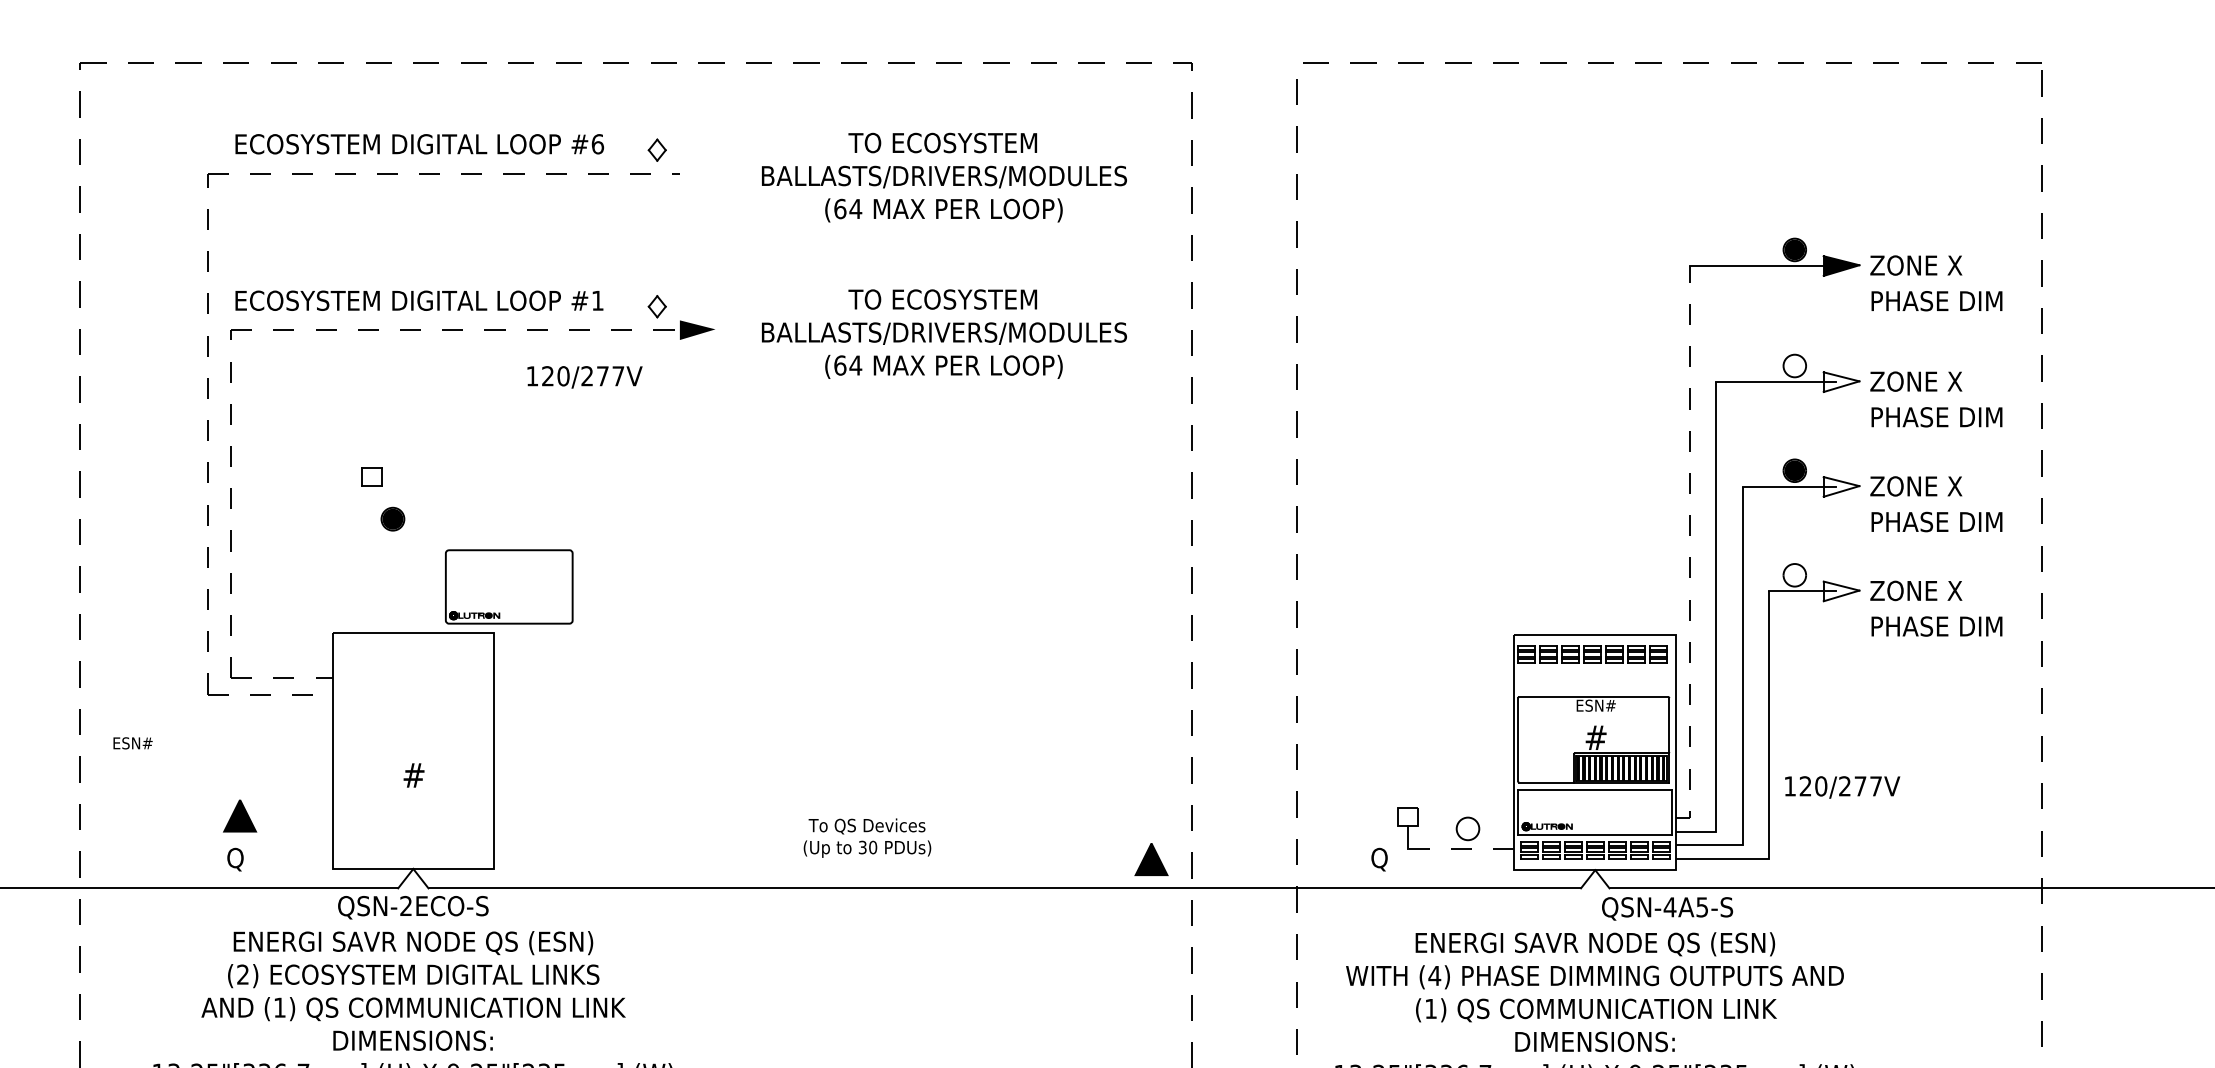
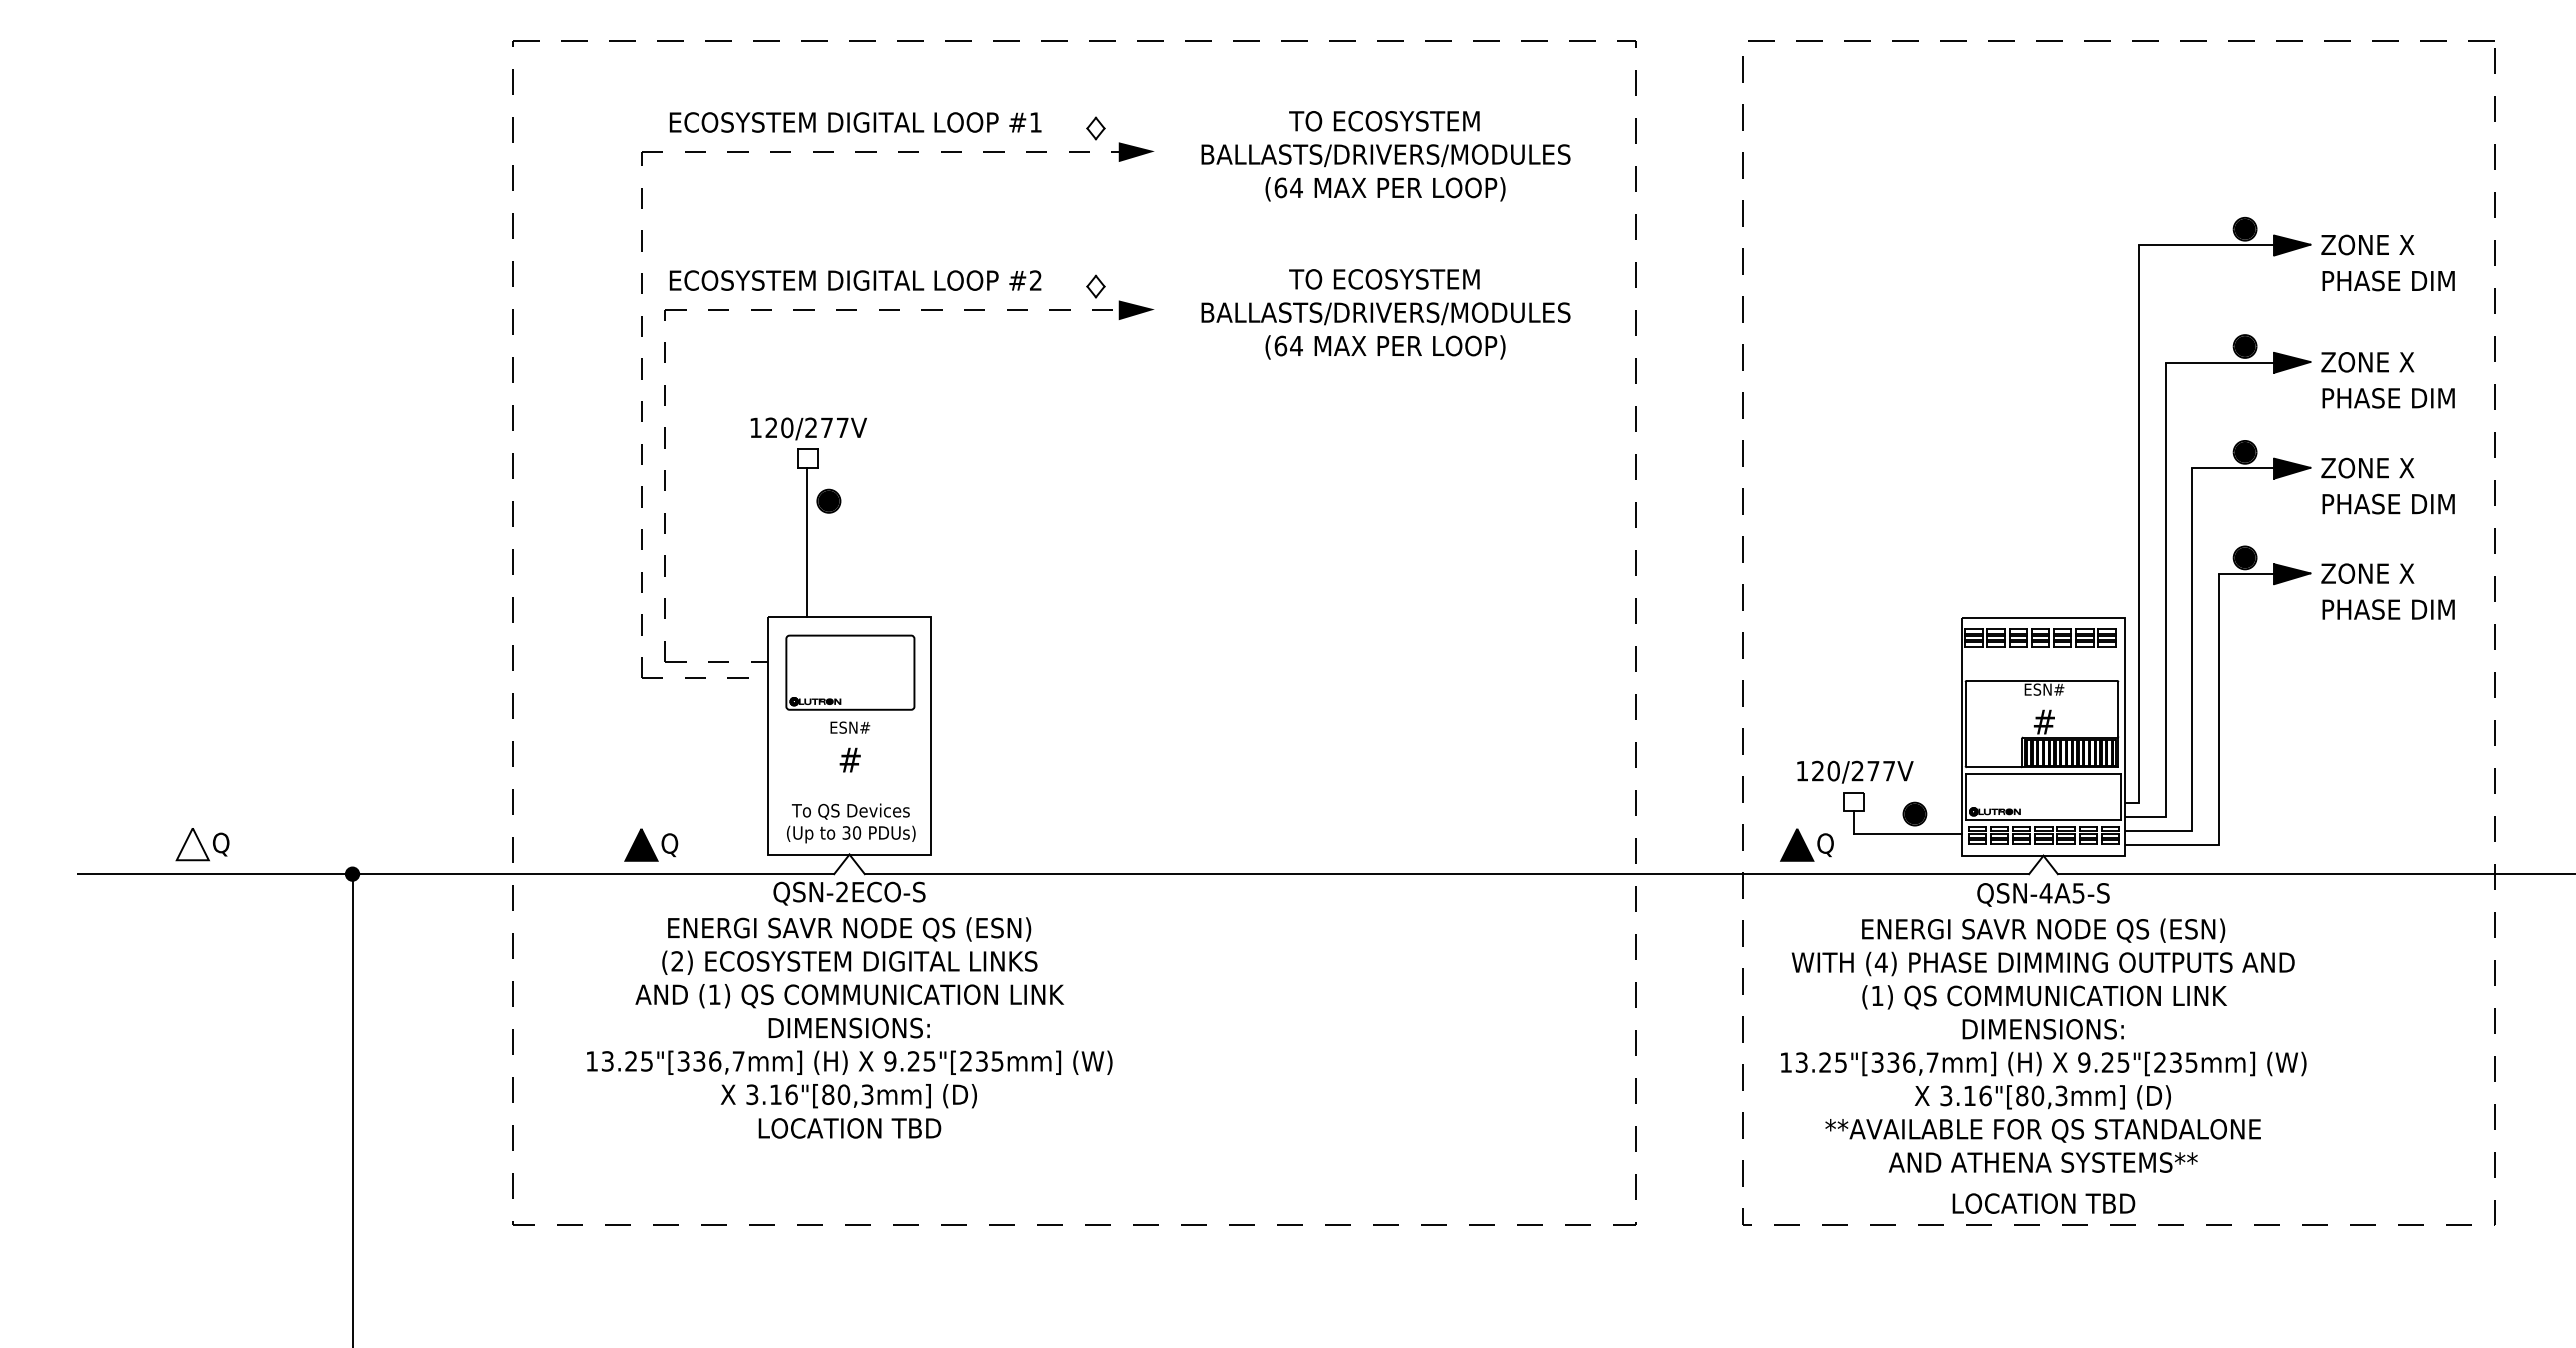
text: (597, 144) -> (1035, 122), #6 -> #1
fill: (697, 173) -> (1136, 152), added
text: (597, 300) -> (1035, 280), #1 -> #2
fill: (1794, 366) -> (2244, 346), added
text: (584, 376) -> (808, 428), moved
fill: (1841, 381) -> (2292, 362), added
fill: (1841, 486) -> (2292, 468), added
line: (1689, 549) -> (2138, 531), dashed -> solid
line: (371, 559) -> (807, 541), added
fill: (1794, 574) -> (2244, 557), added
part: (509, 586) -> (850, 672), moved
fill: (1841, 591) -> (2292, 574), added
text: (133, 743) -> (850, 727), moved
text: (1842, 786) -> (1855, 771), moved
part: (240, 815) -> (641, 844), moved
fill: (1467, 828) -> (1914, 813), added
text: (867, 838) -> (851, 823), moved
line: (1461, 848) -> (1908, 833), dashed -> solid
part: (1151, 858) -> (1797, 844), moved
text: (1667, 908) -> (2043, 894), moved

